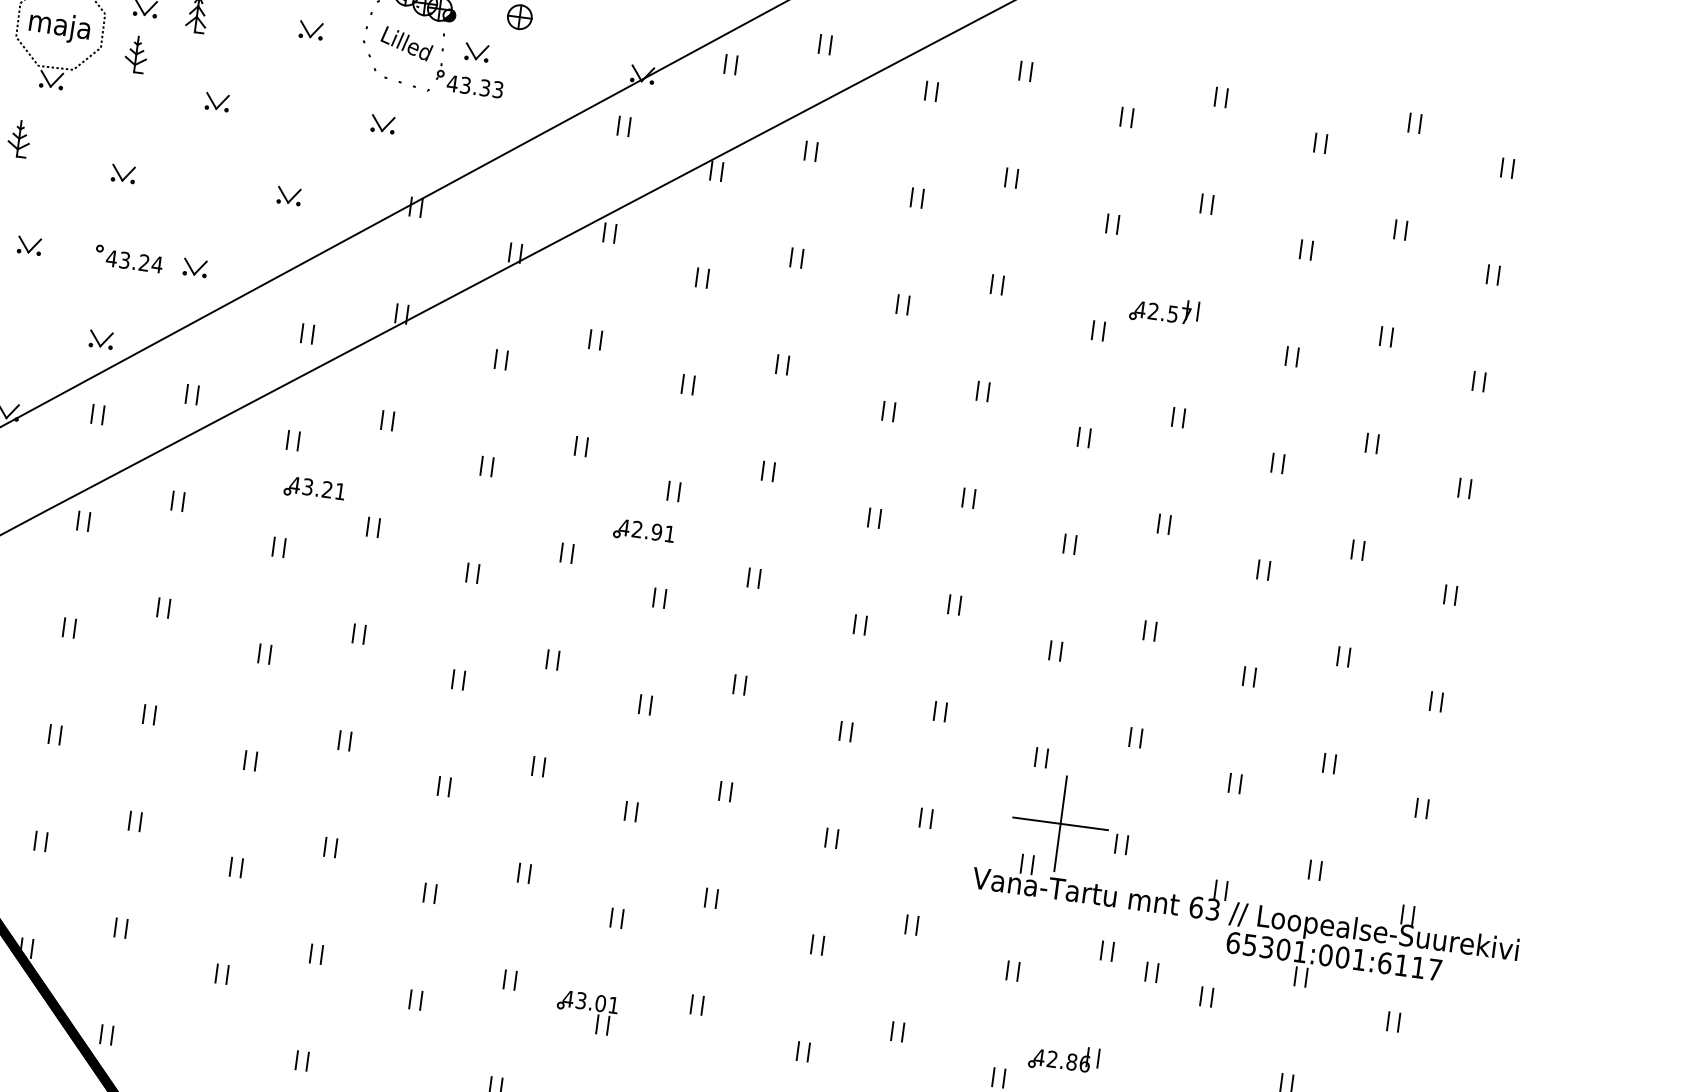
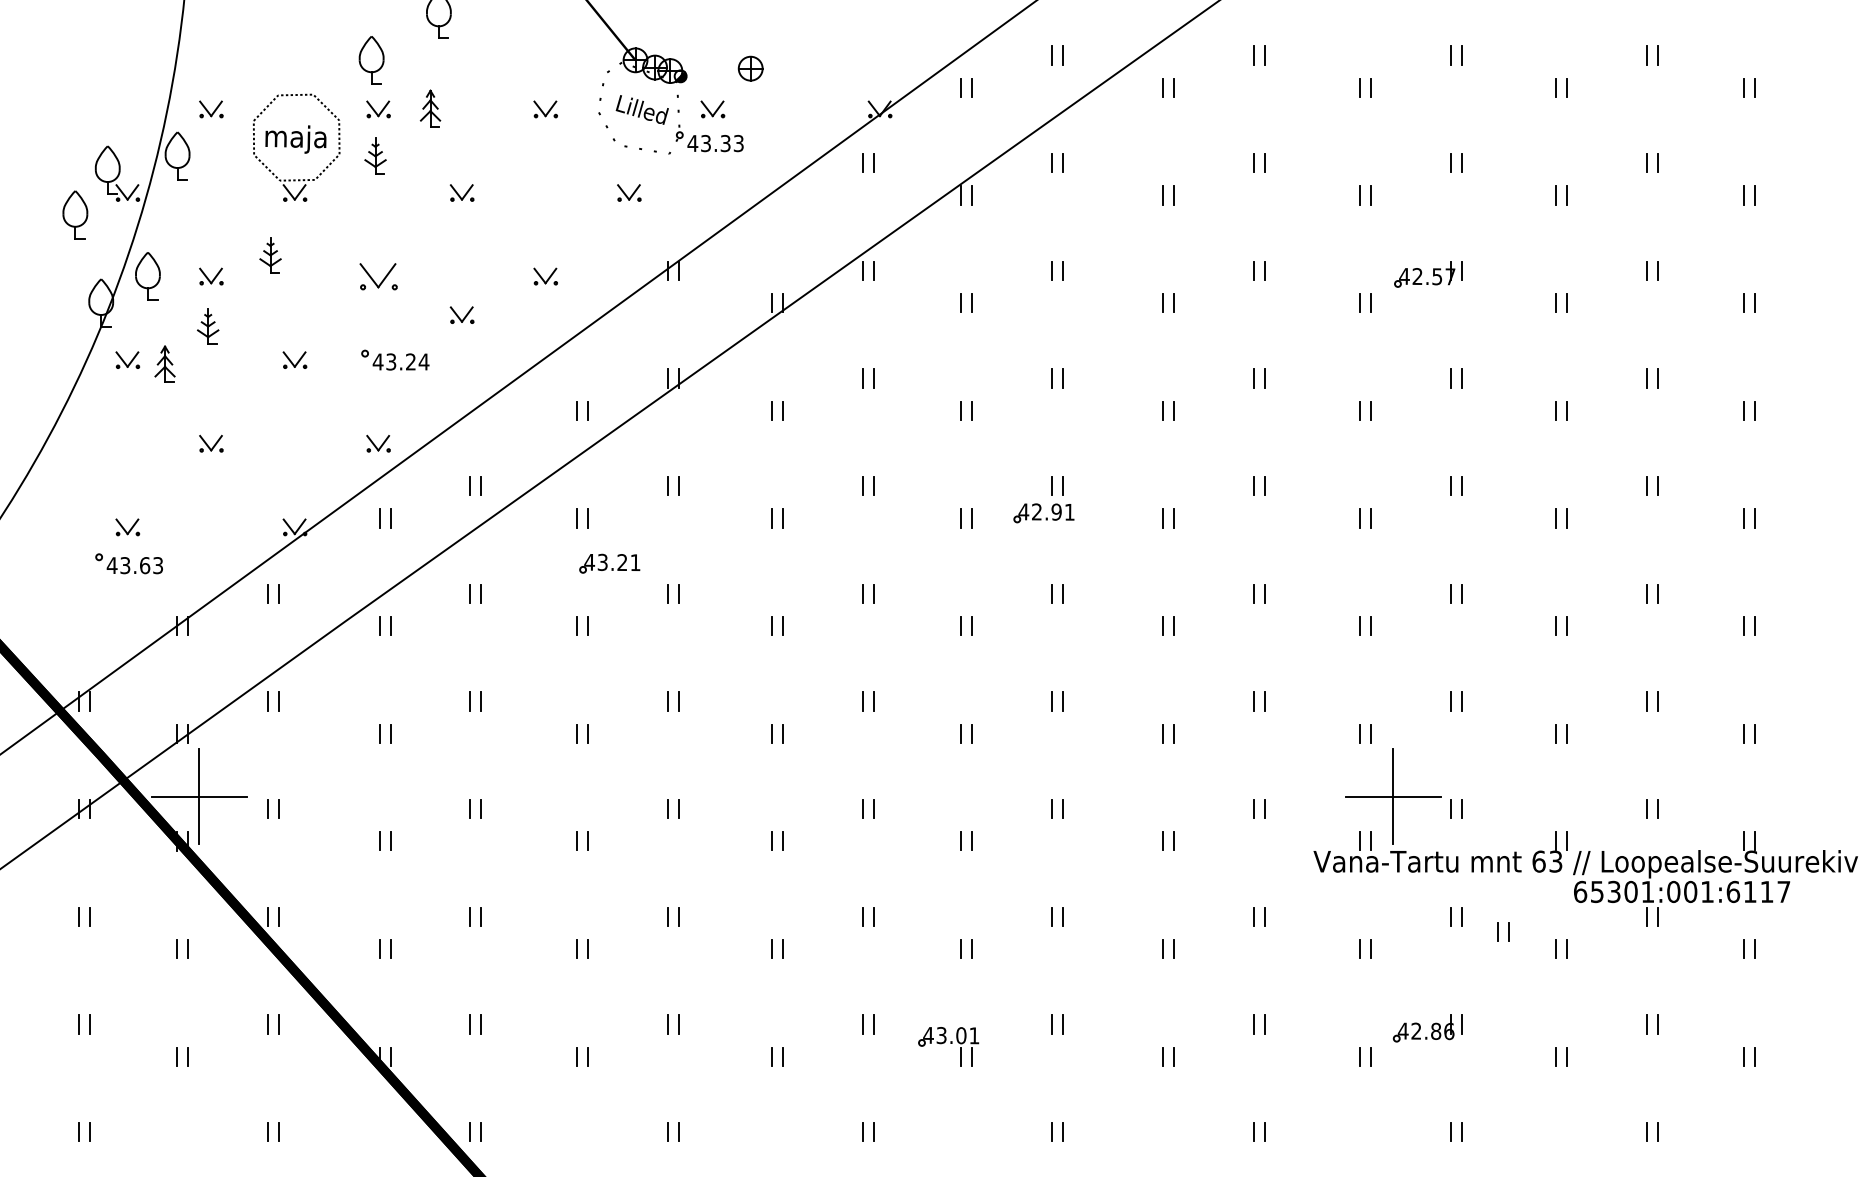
part: (123, 173) -> (378, 276), size x1.6
part: (194, 267) -> (461, 314), moved
part: (643, 531) -> (1043, 513), moved

